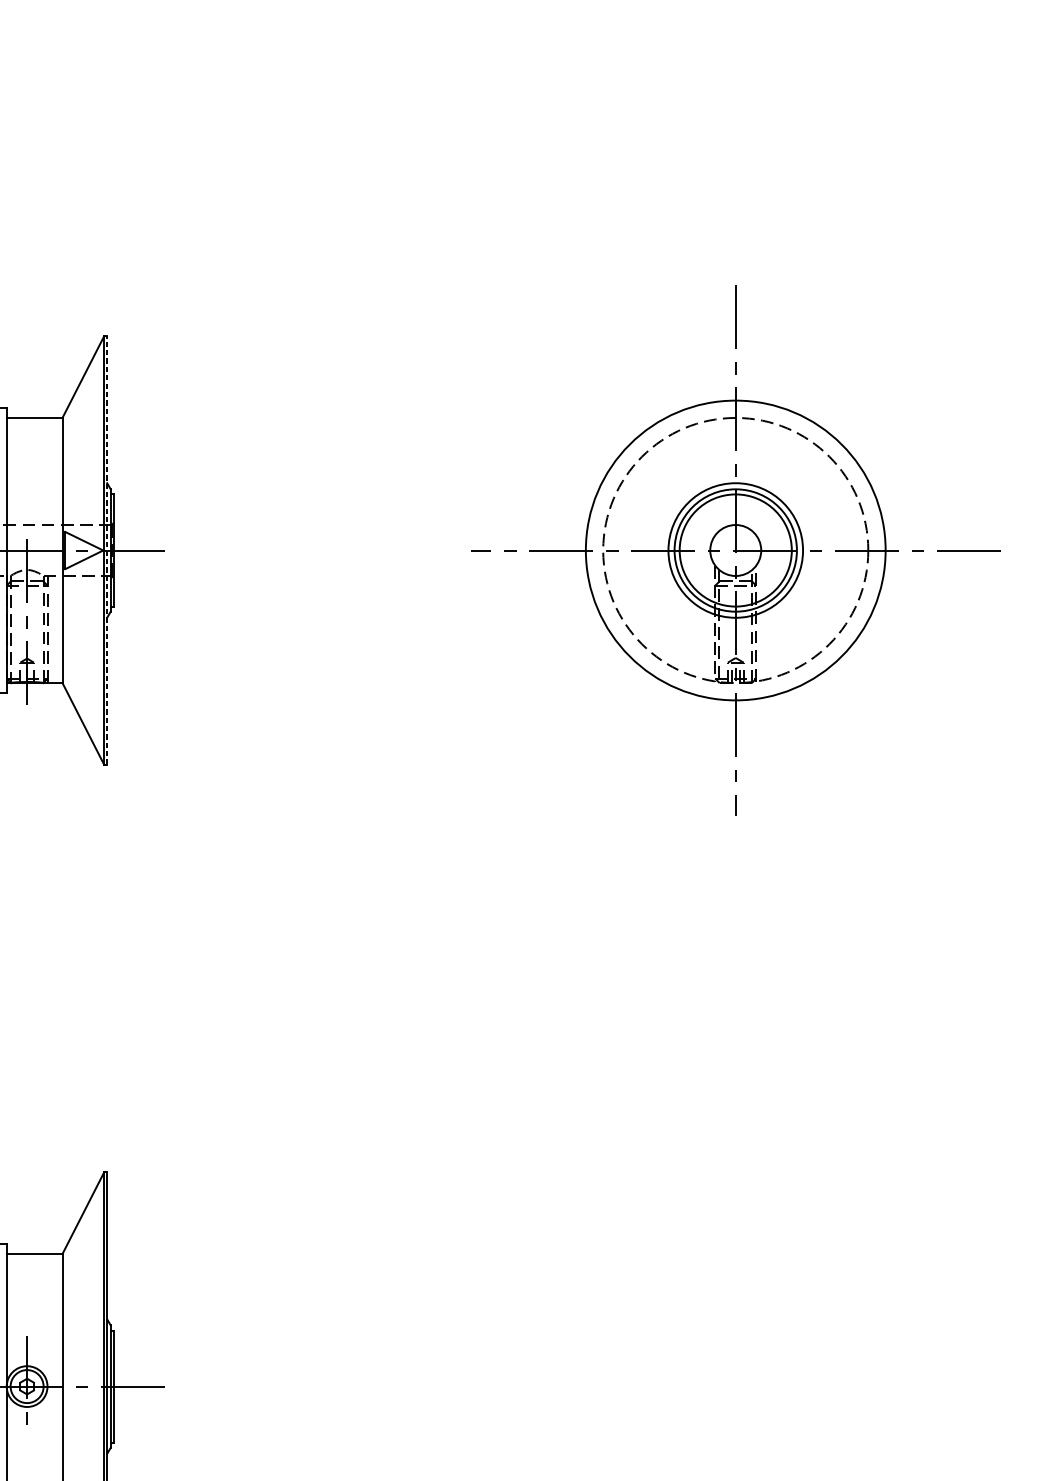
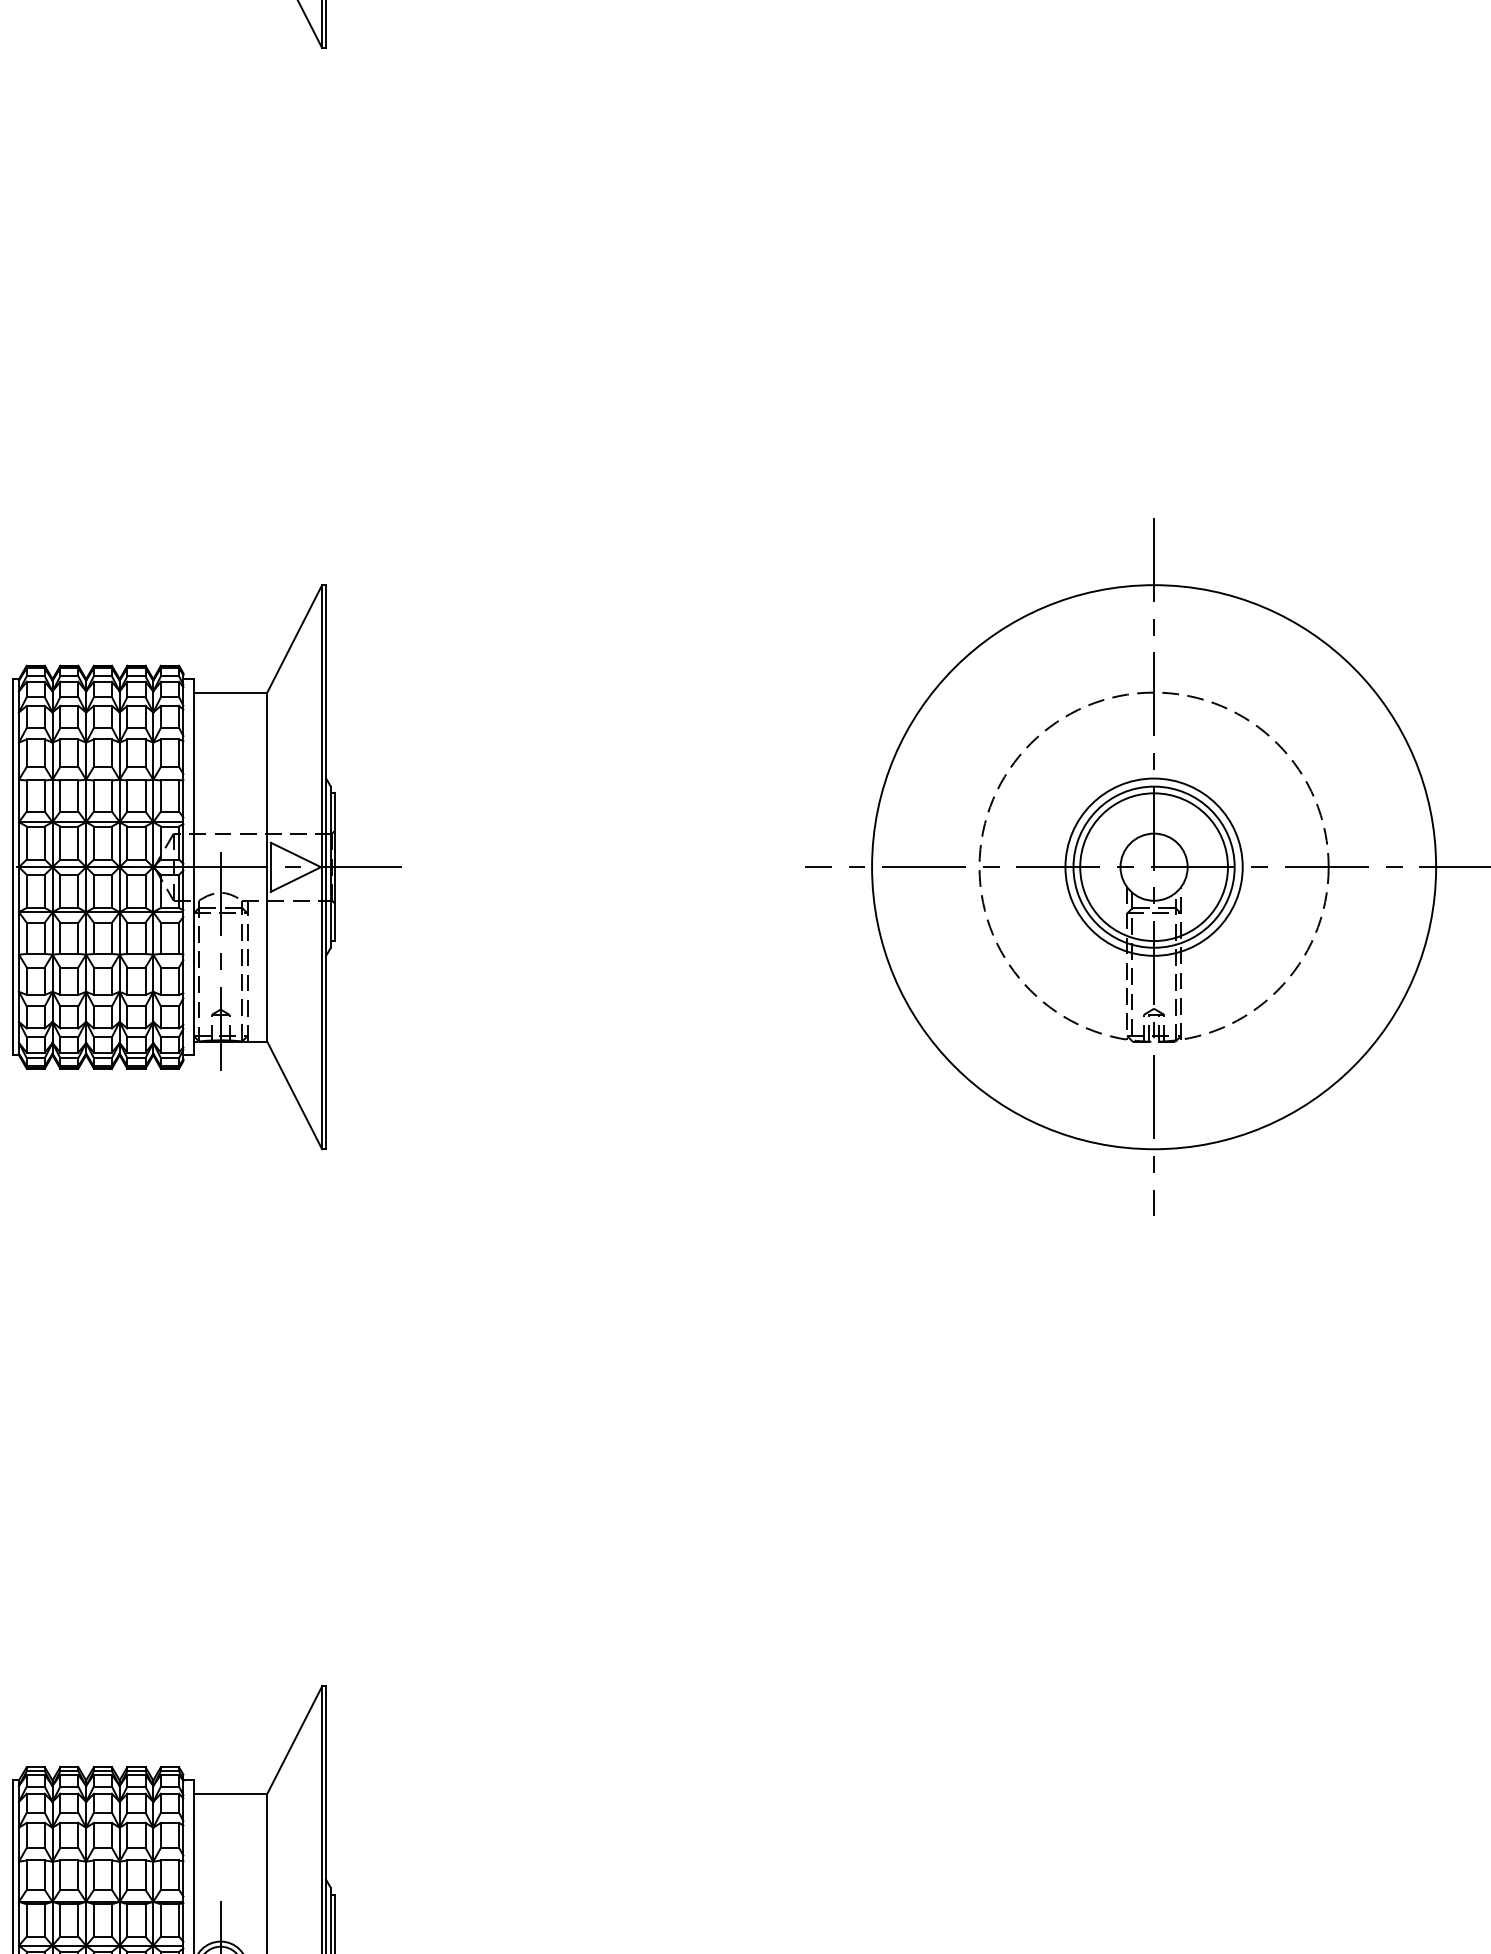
line: (107, 549) -> (326, 866), dashed -> solid
circle: (736, 550) -> (1154, 867), size x1.43

